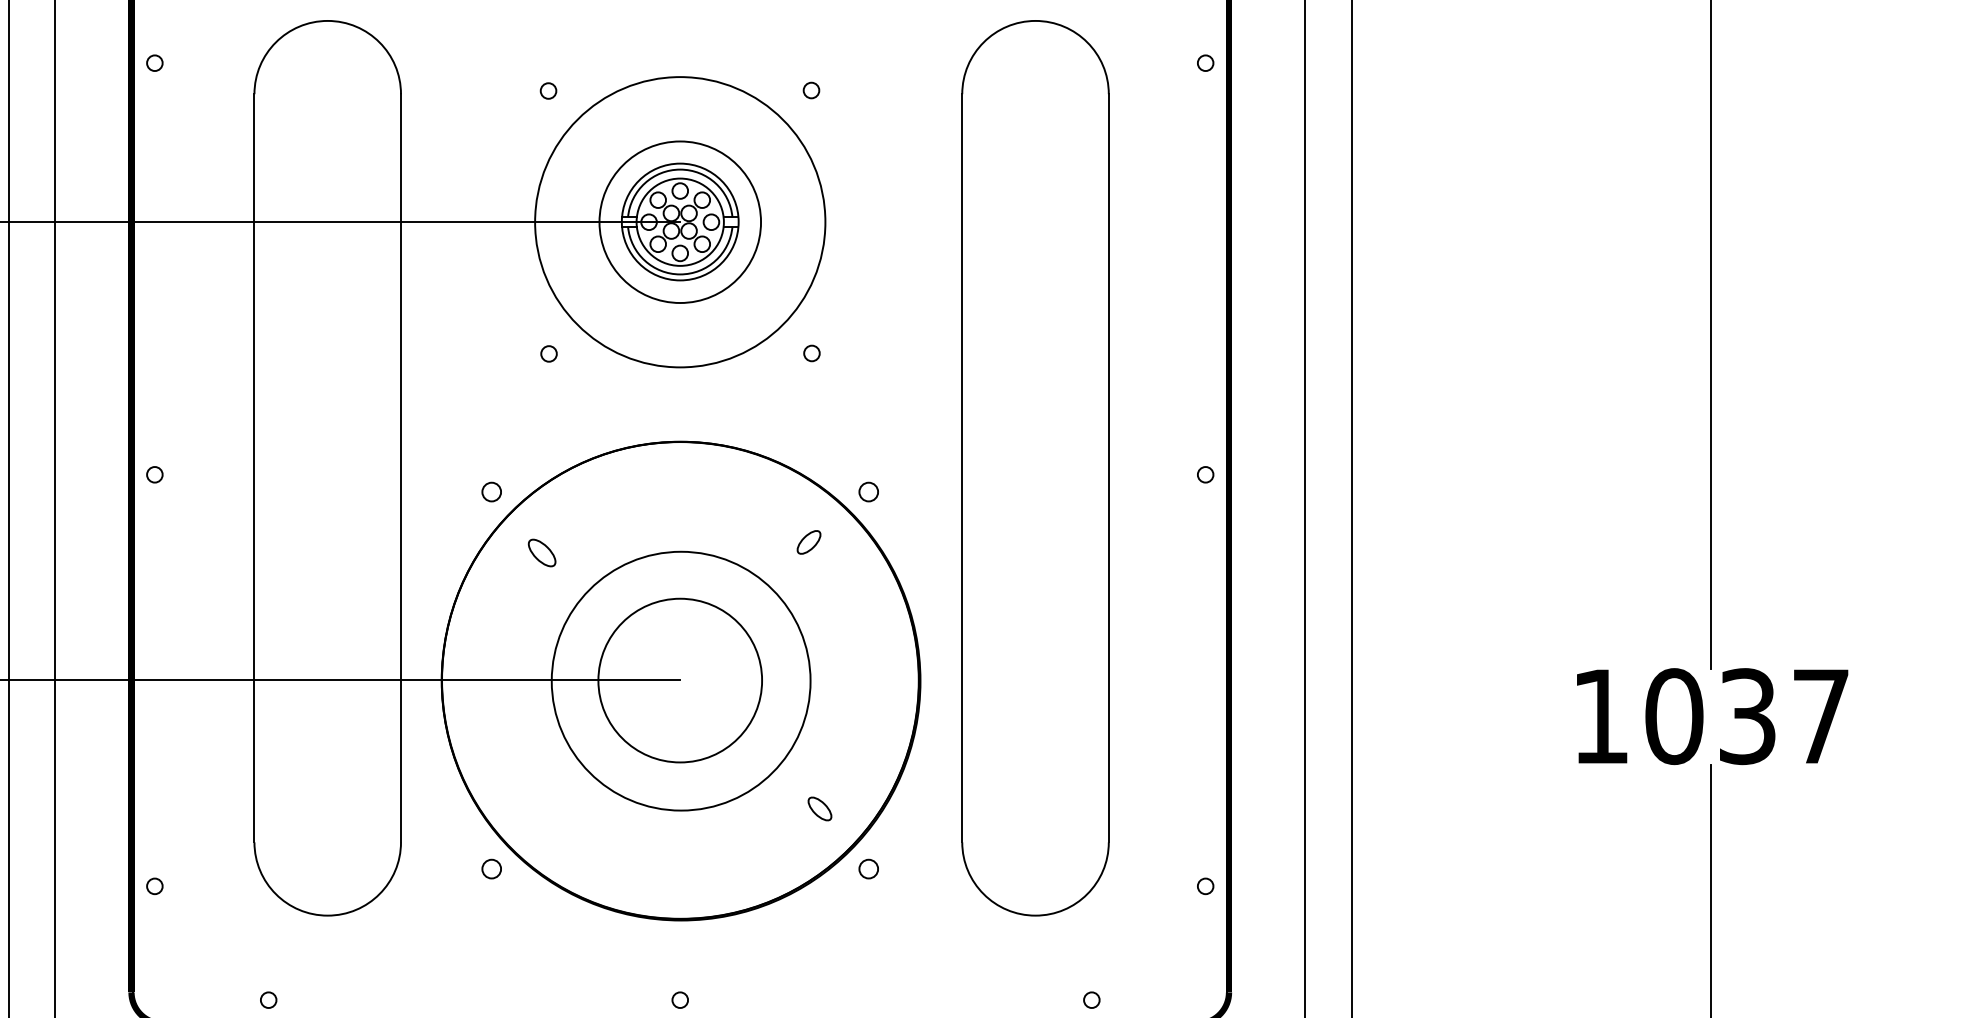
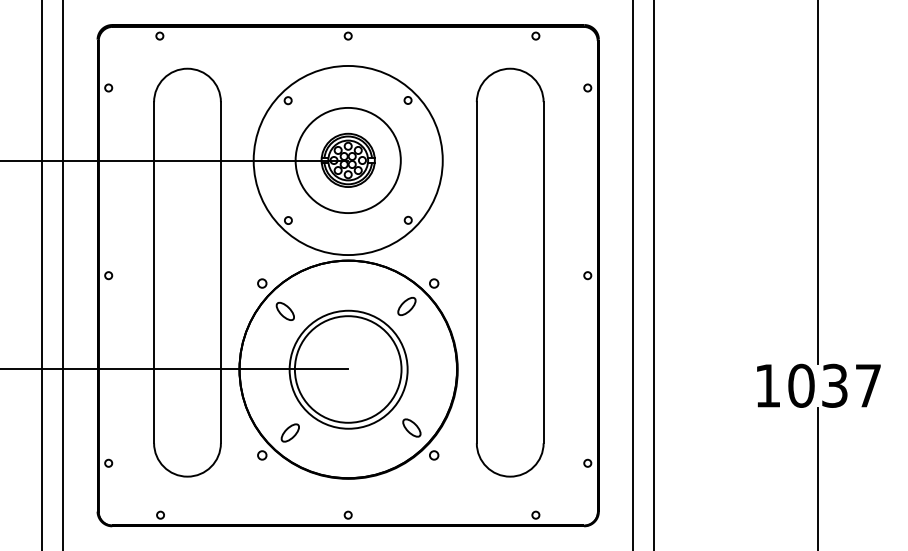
circle: (678, 222) -> (347, 160), size x1.43
circle: (678, 222) -> (347, 160), size x1.43
part: (808, 542) -> (406, 306), size x1.67
part: (540, 551) -> (284, 310), size x1.43
circle: (678, 680) -> (347, 369), size x1.43
part: (819, 807) -> (411, 427), size x1.67
part: (551, 818) -> (289, 432), added

